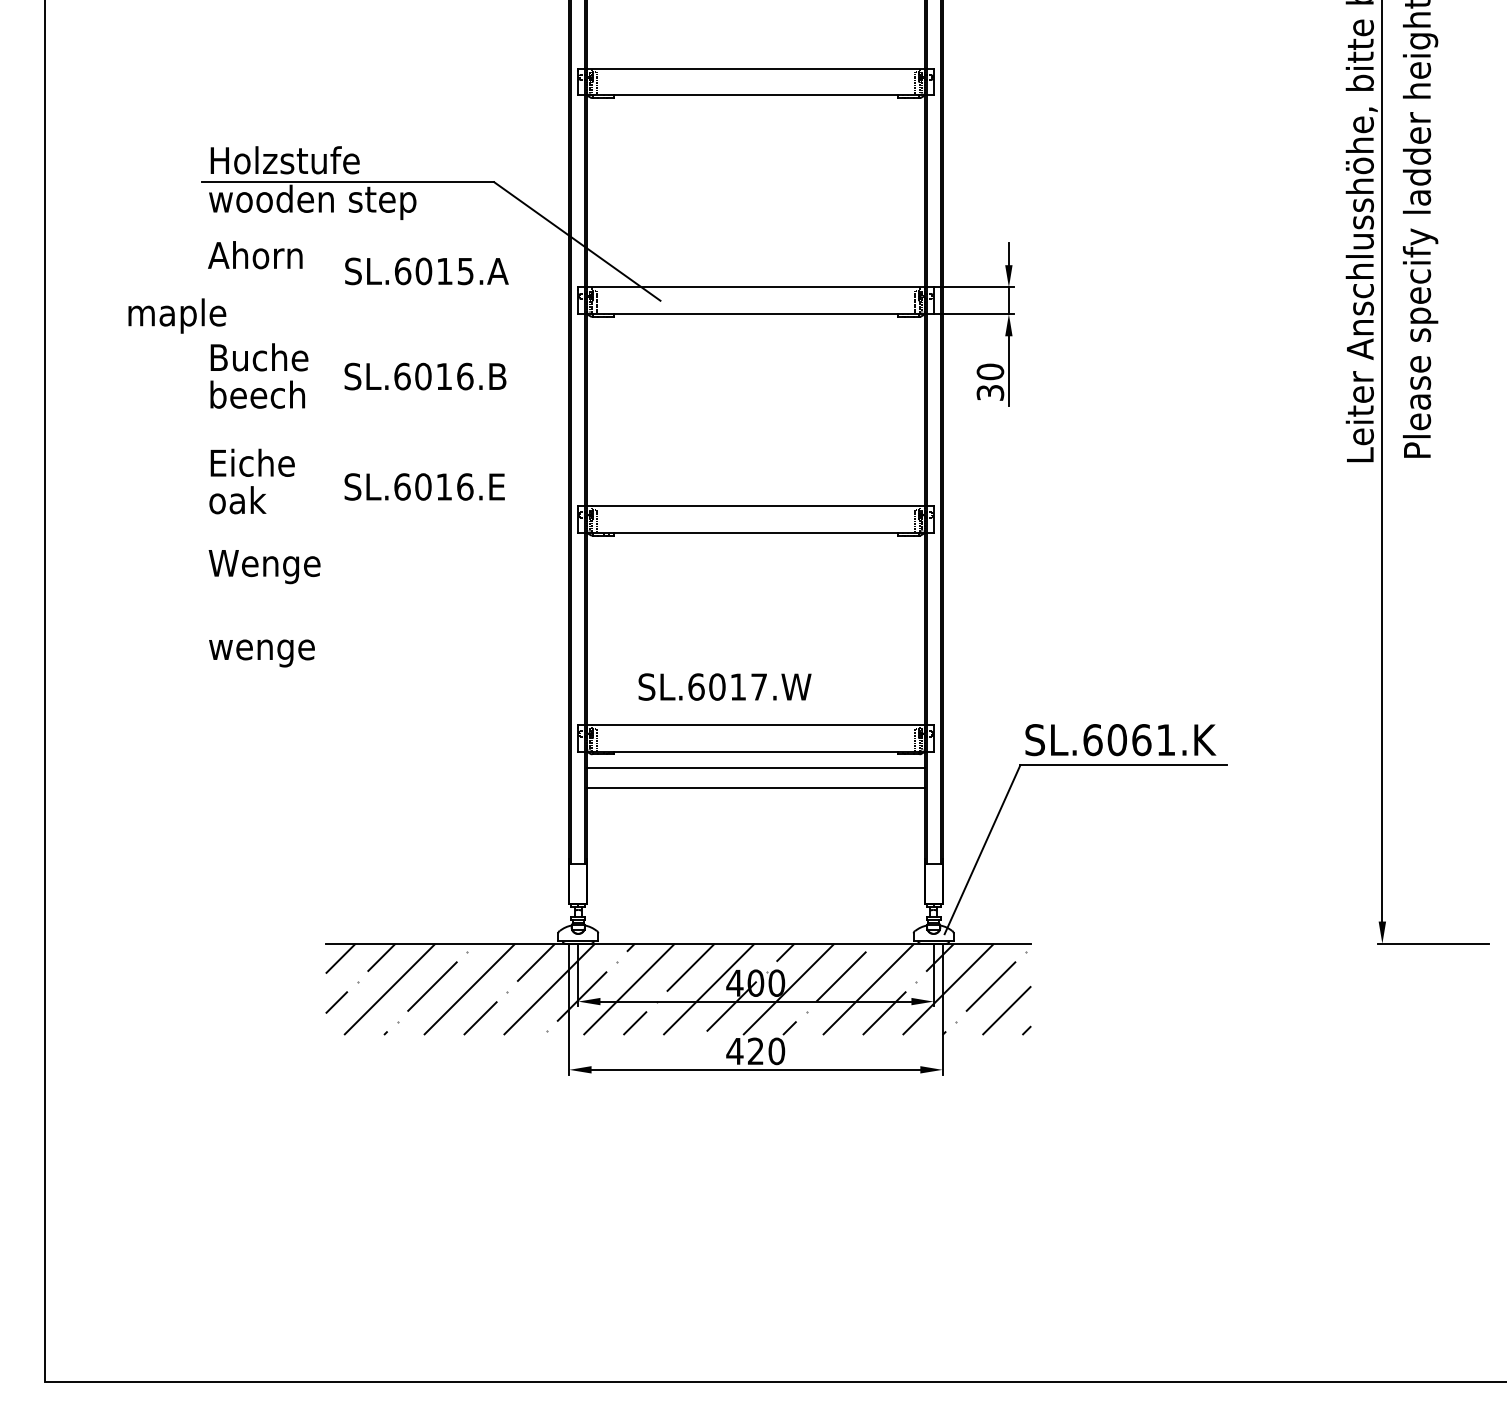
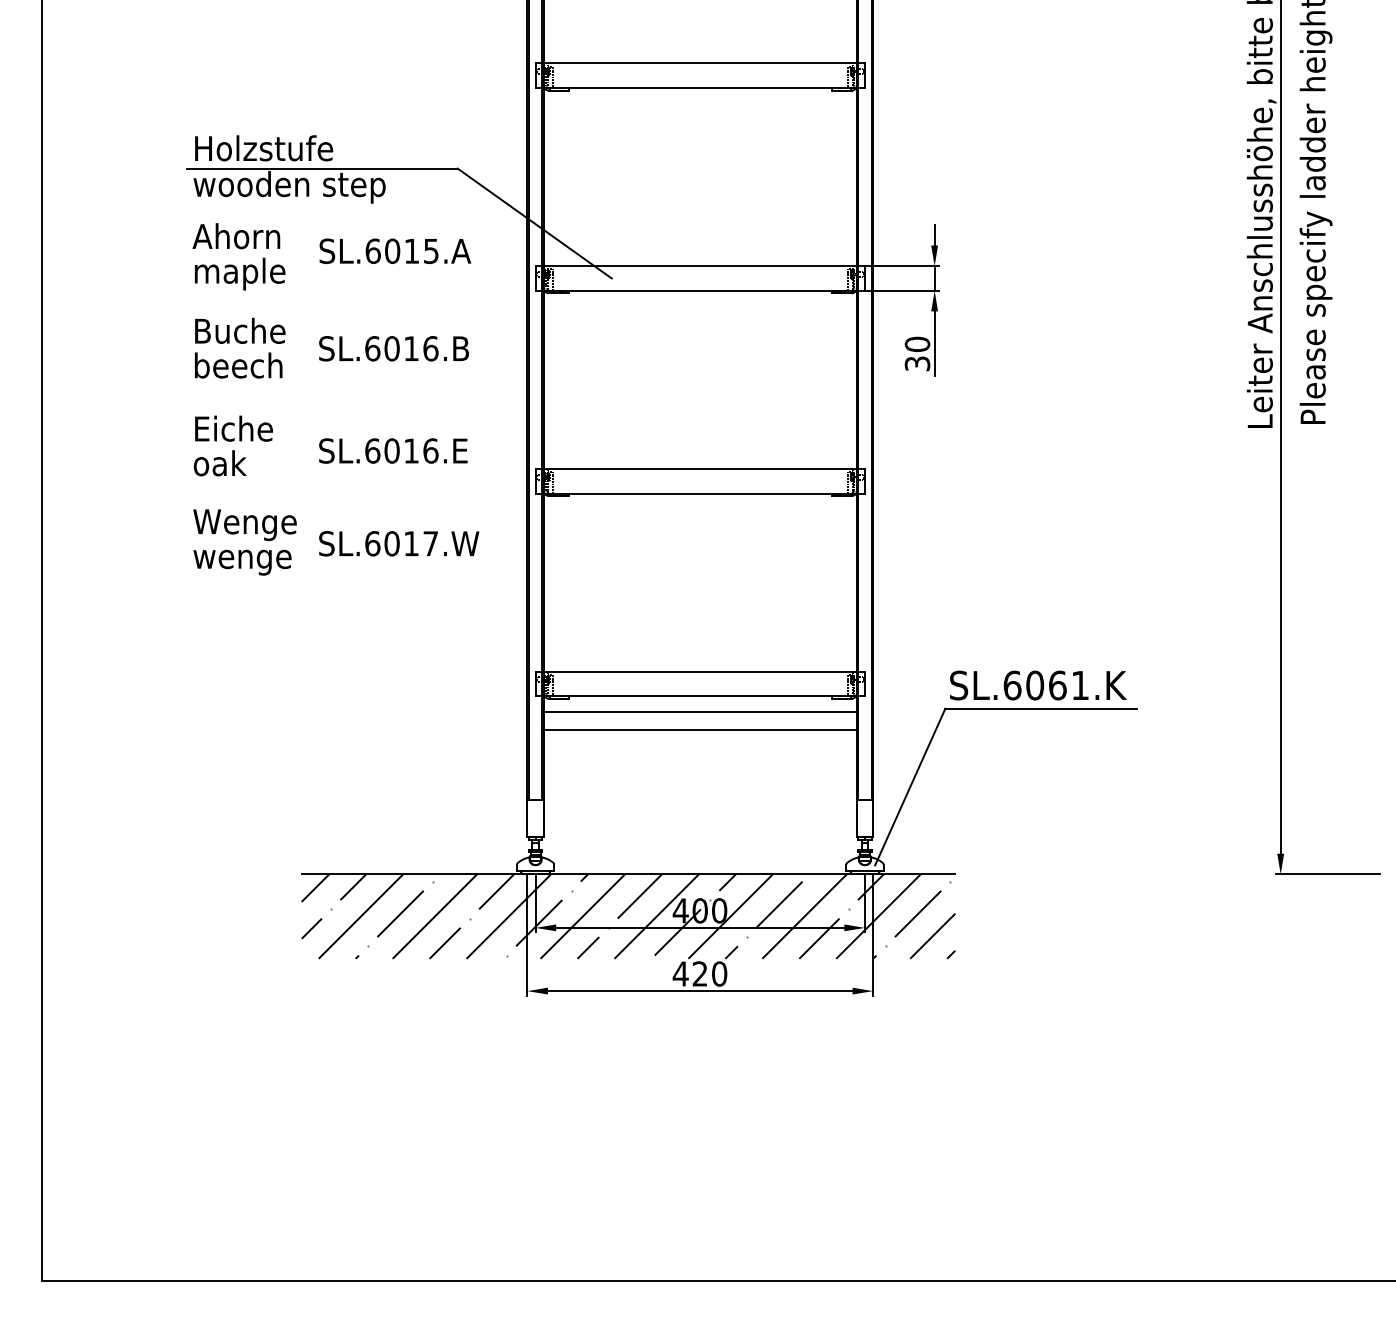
text: (177, 315) -> (240, 273), moved
text: (261, 653) -> (242, 562), moved
text: (724, 686) -> (398, 543), moved

